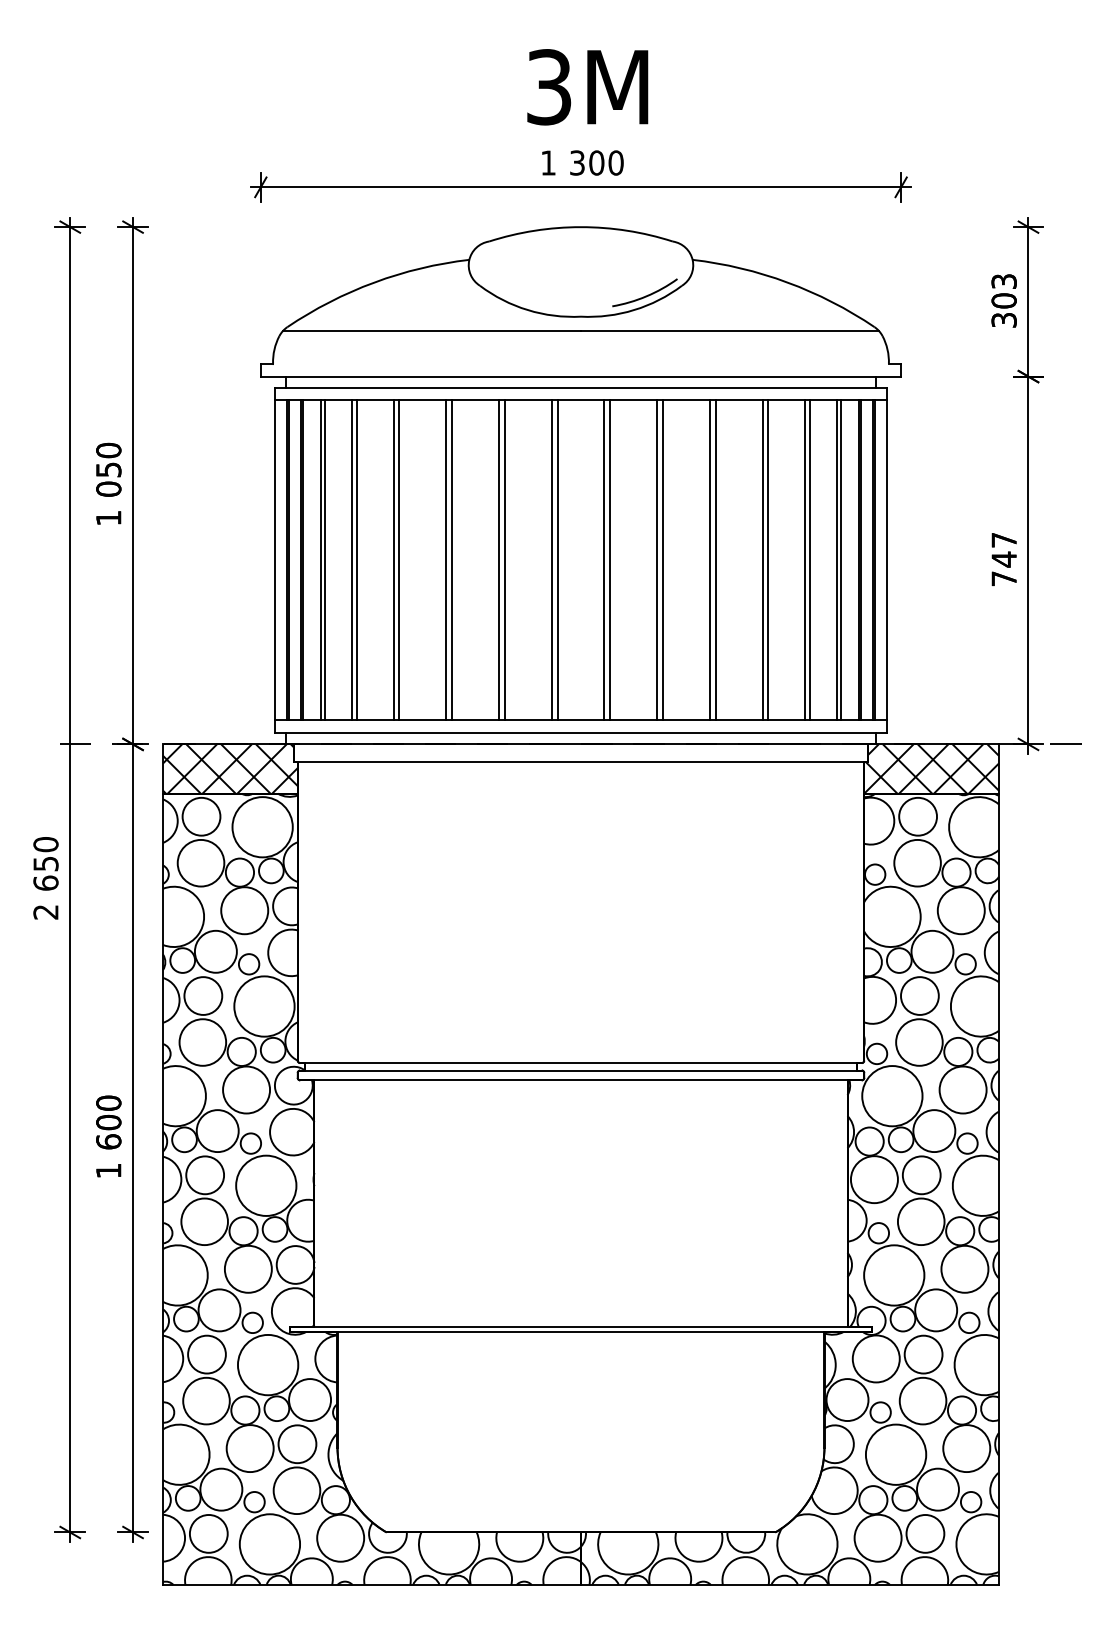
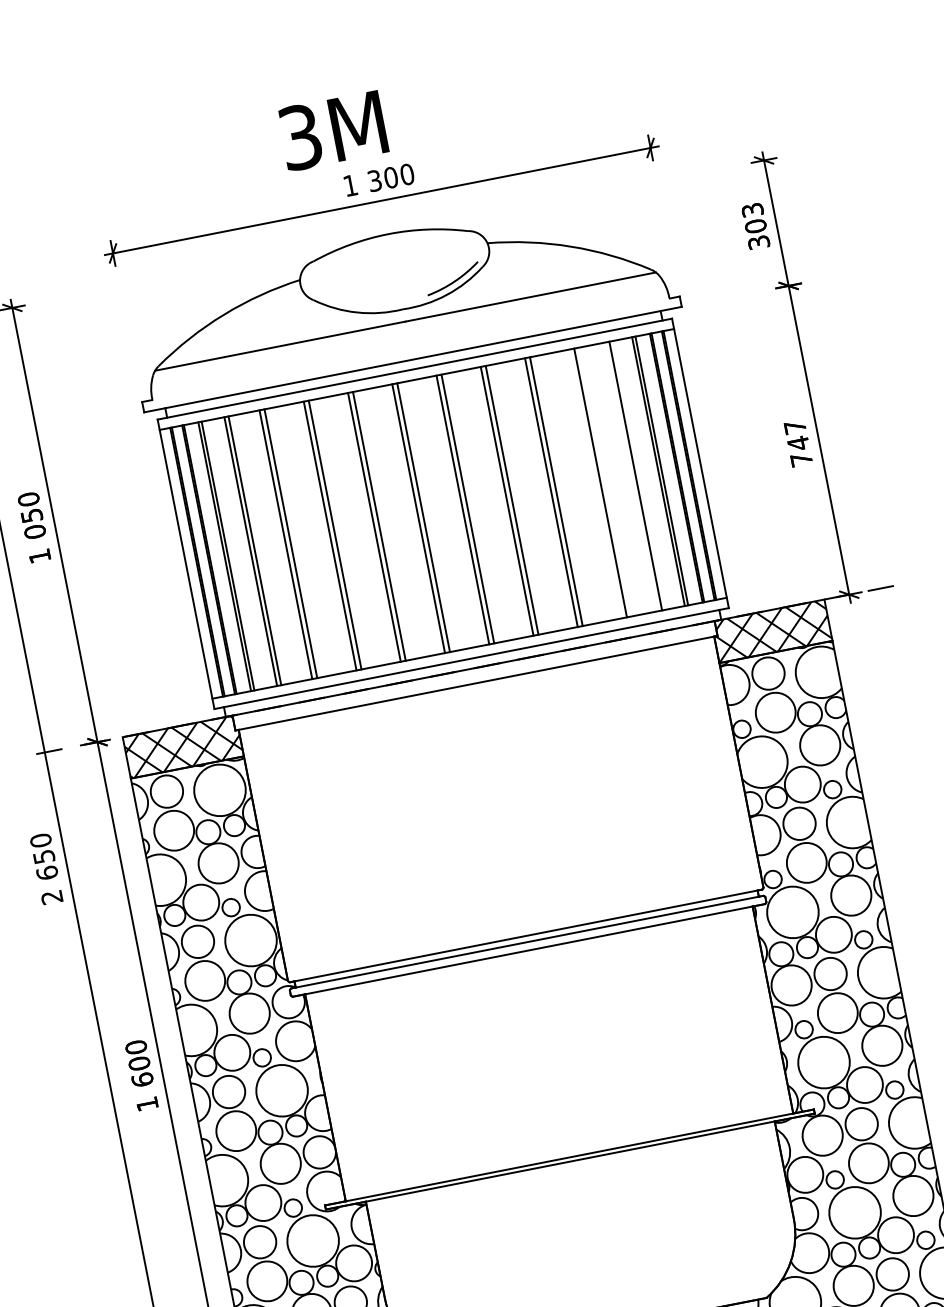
text: (587, 87) -> (332, 131), moved
line: (762, 560) -> (595, 484), removed
line: (805, 560) -> (631, 477), removed

